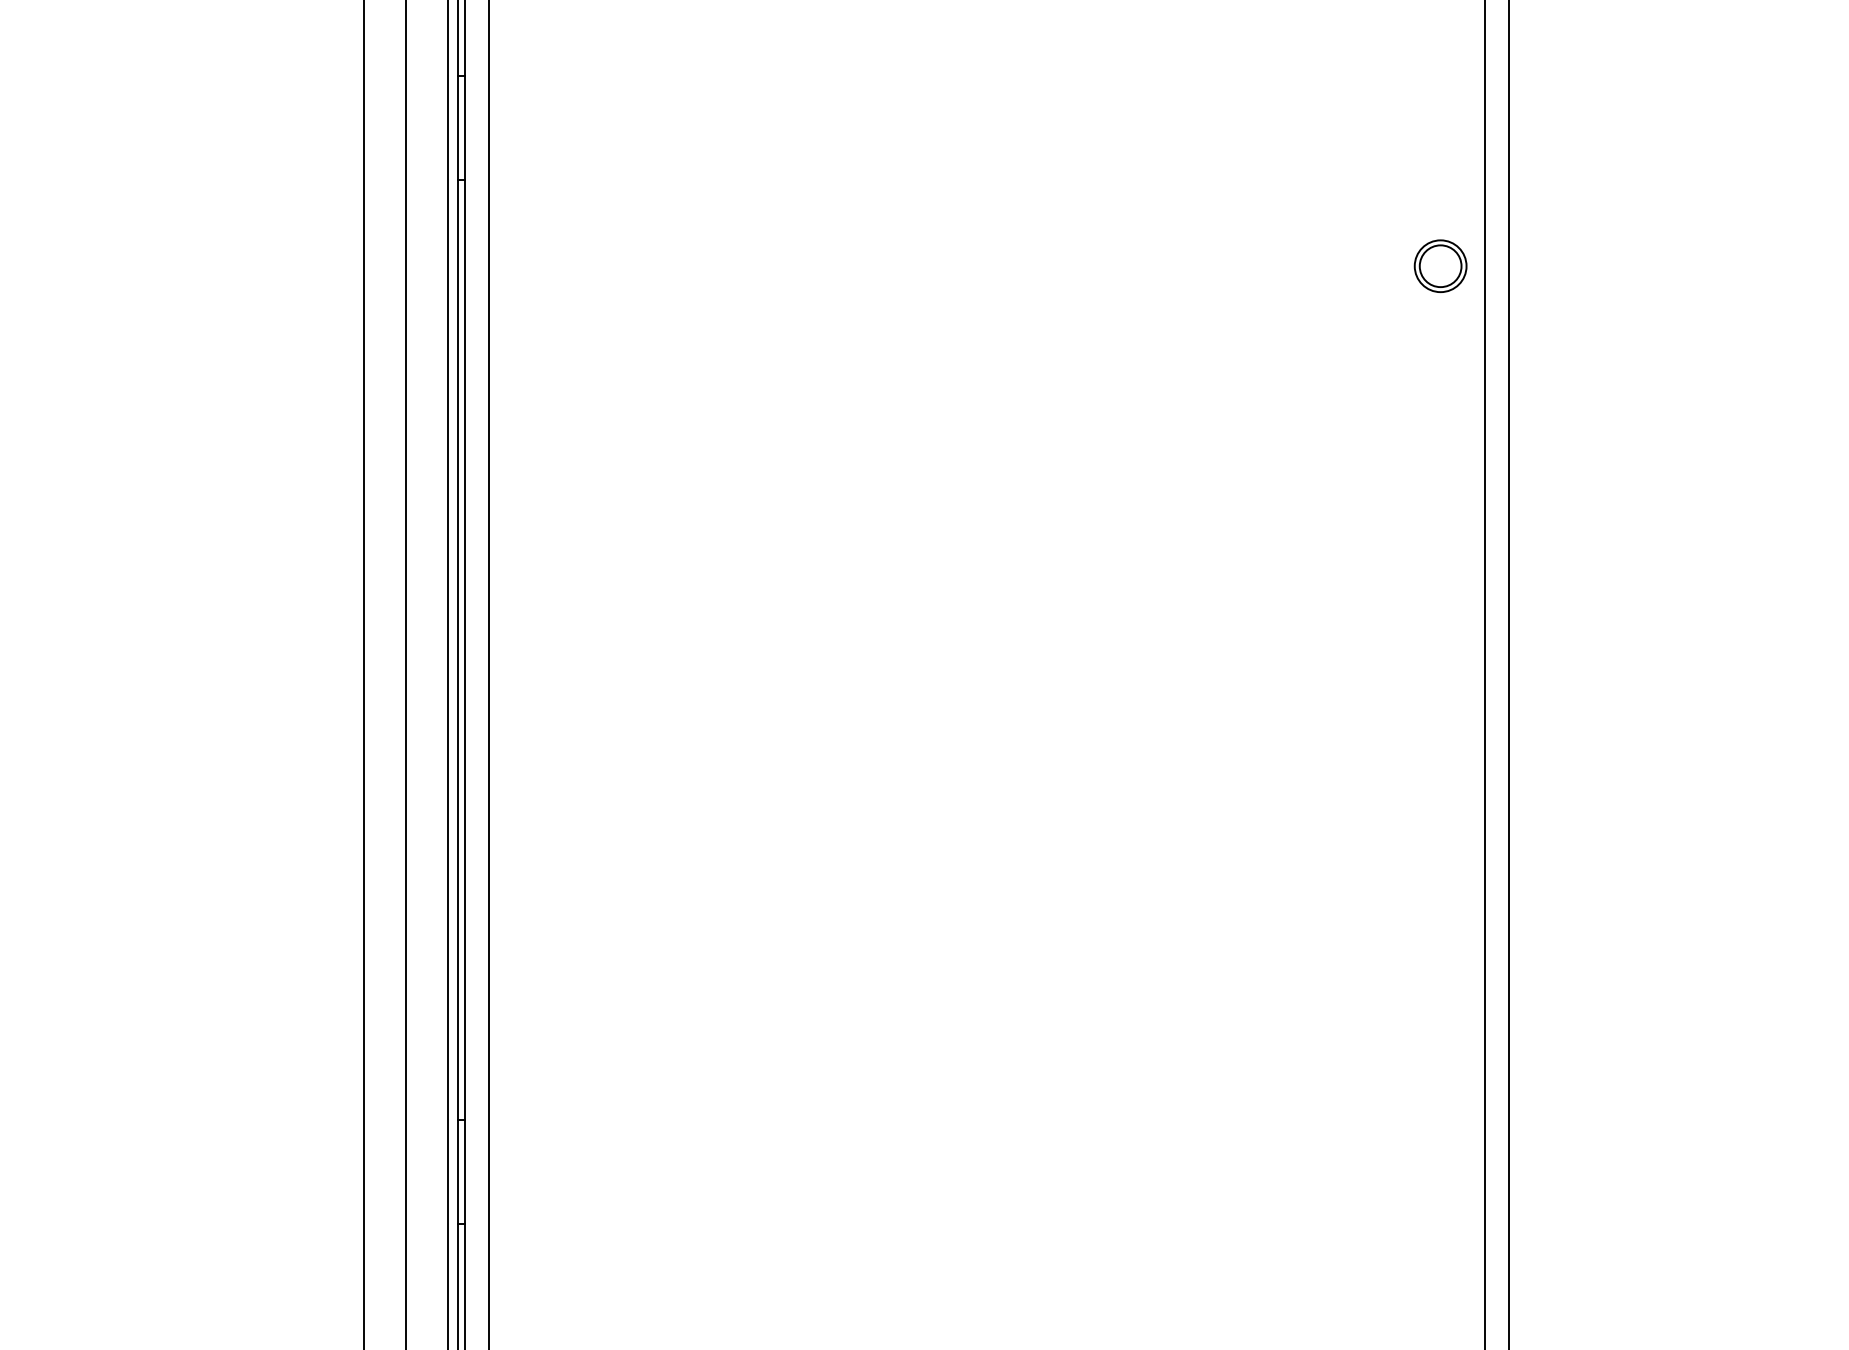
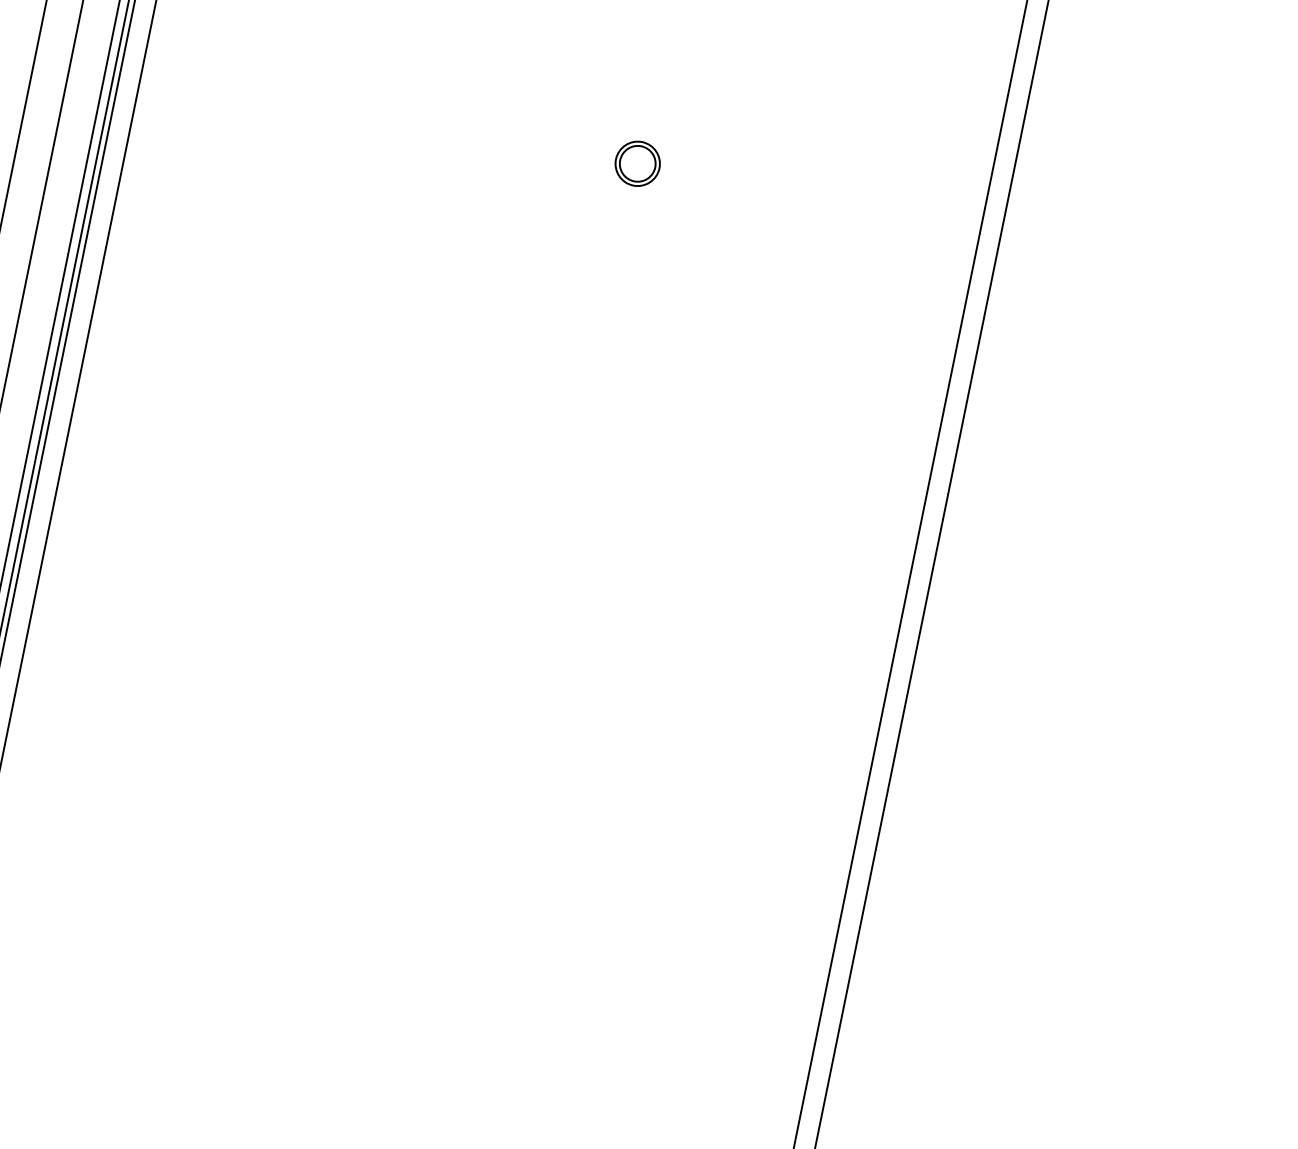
part: (1440, 265) -> (637, 163), moved

